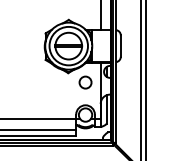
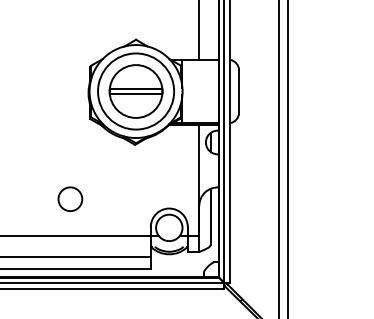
circle: (85, 82) -> (70, 199), moved

